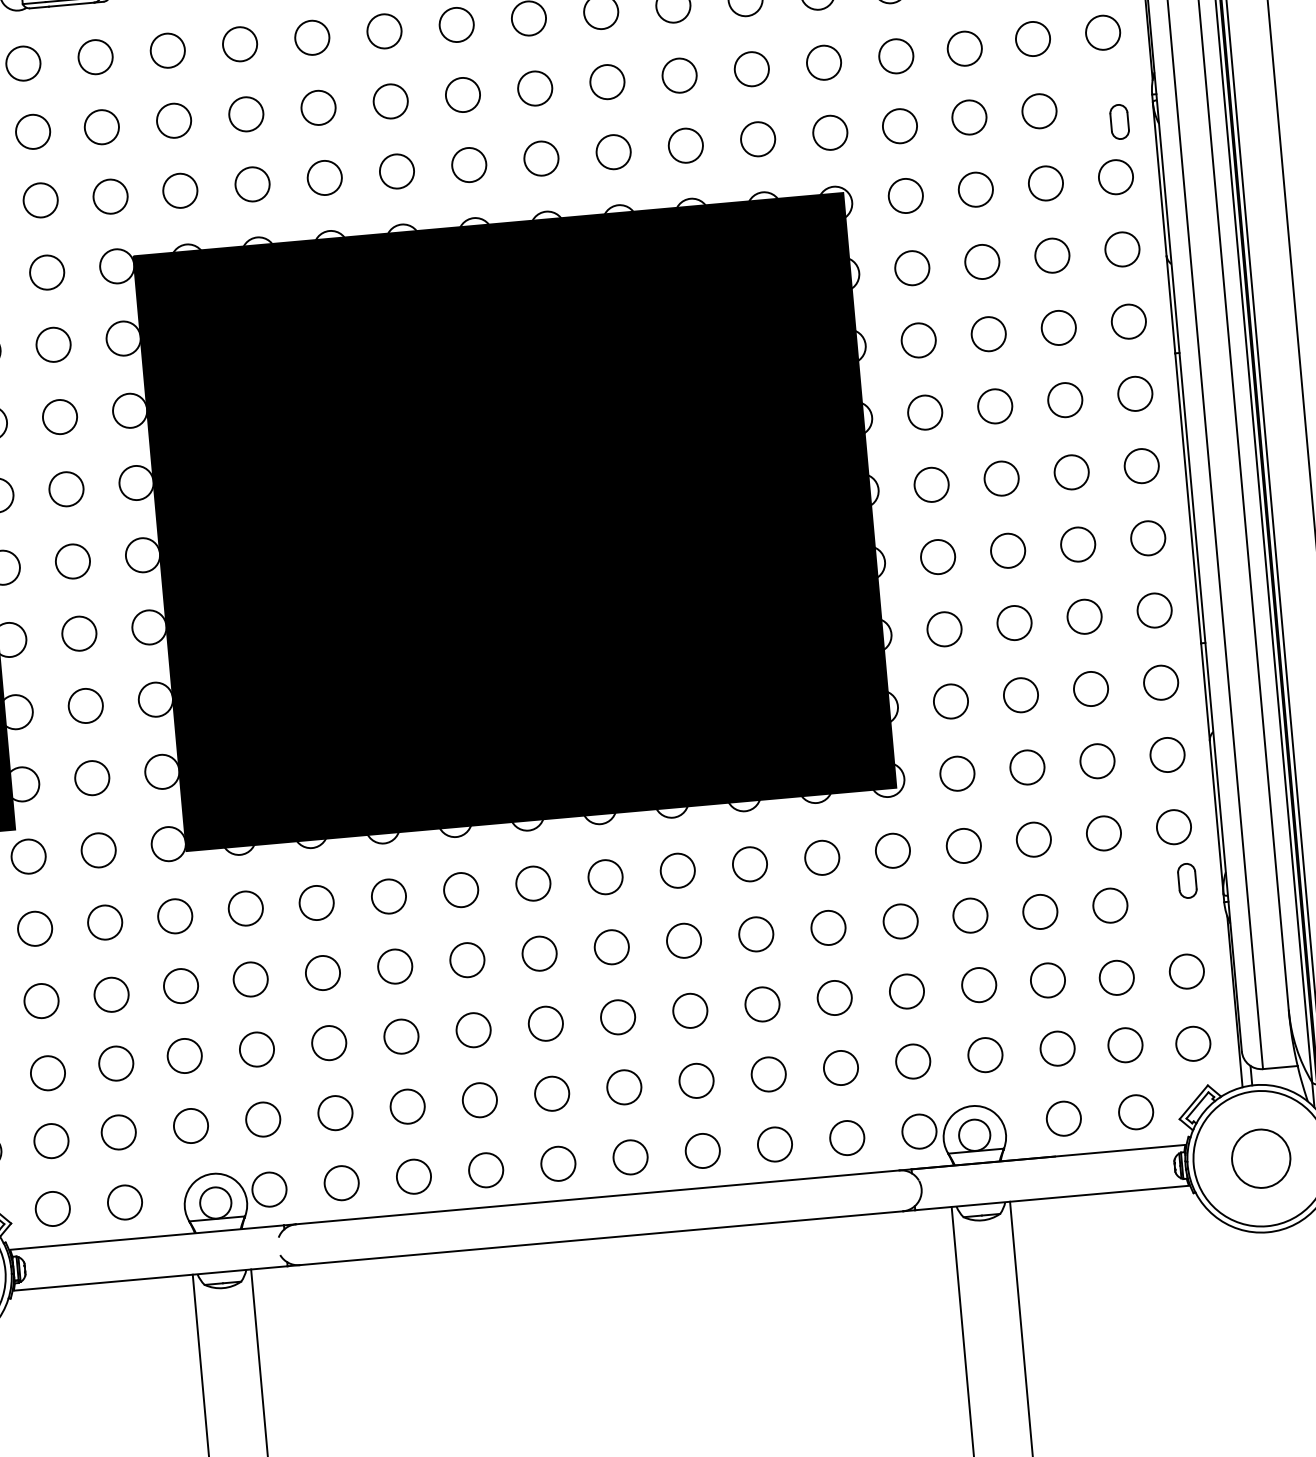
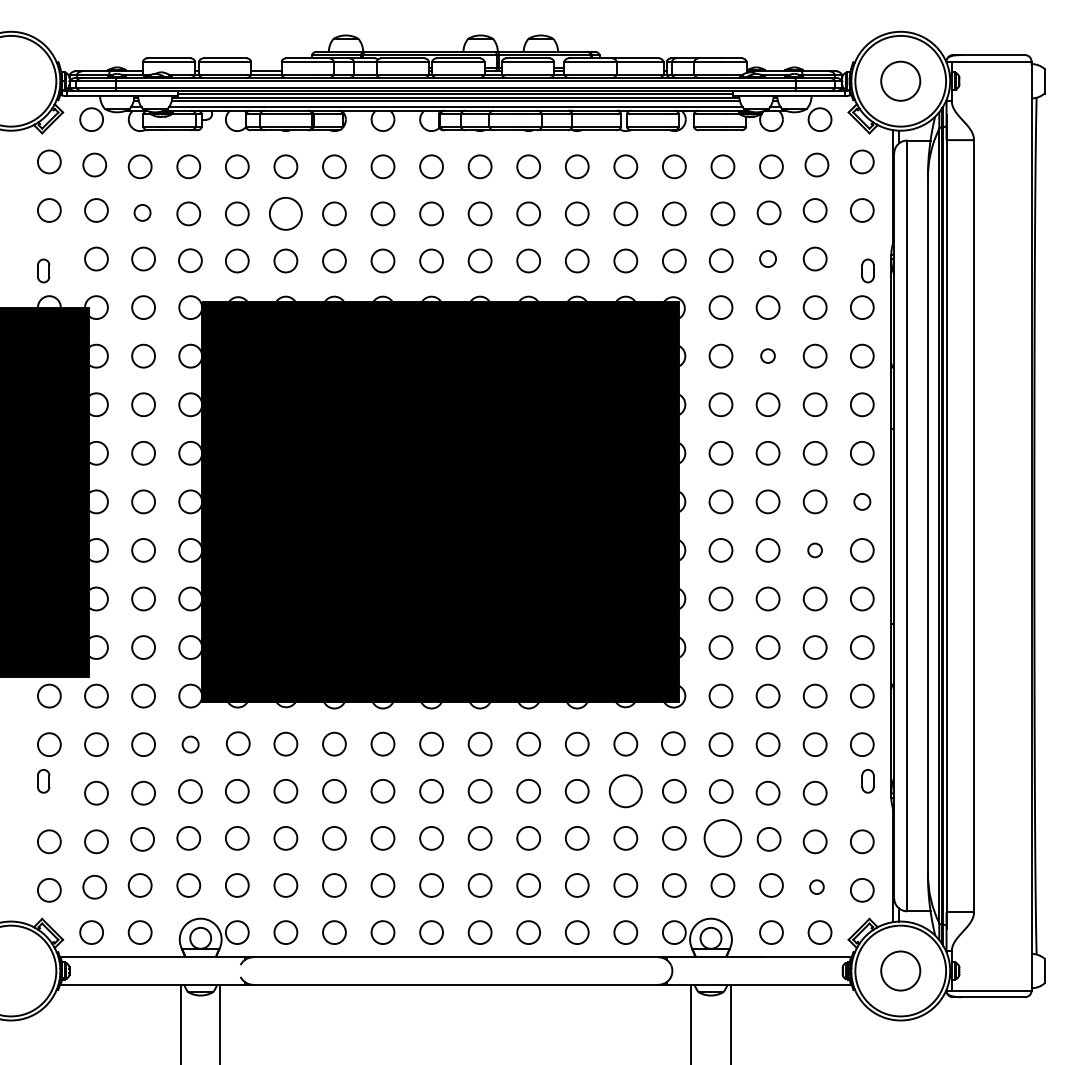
circle: (245, 113) -> (285, 213), size x1.4
circle: (968, 116) -> (767, 258), size x0.7
circle: (32, 131) -> (142, 212), size x0.7
circle: (981, 261) -> (767, 355), size x0.6
circle: (1142, 465) -> (862, 501), size x0.7
circle: (1077, 544) -> (814, 550), size x0.6
circle: (174, 916) -> (190, 744), size x0.7
circle: (828, 928) -> (625, 791), size x1.4
circle: (978, 985) -> (722, 838), size x1.6
circle: (1124, 1044) -> (816, 886), size x0.6

